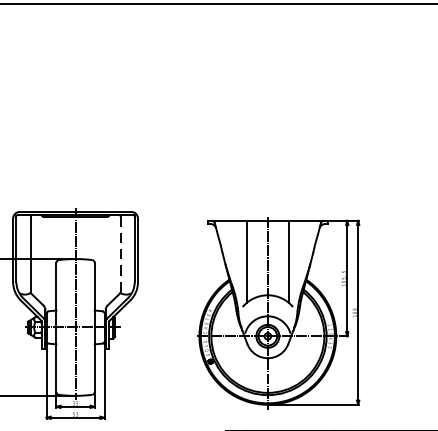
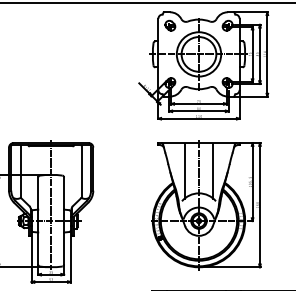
part: (301, 96) -> (203, 65), added
line: (120, 254) -> (81, 171), dashed -> solid
part: (278, 313) -> (206, 205), moved

